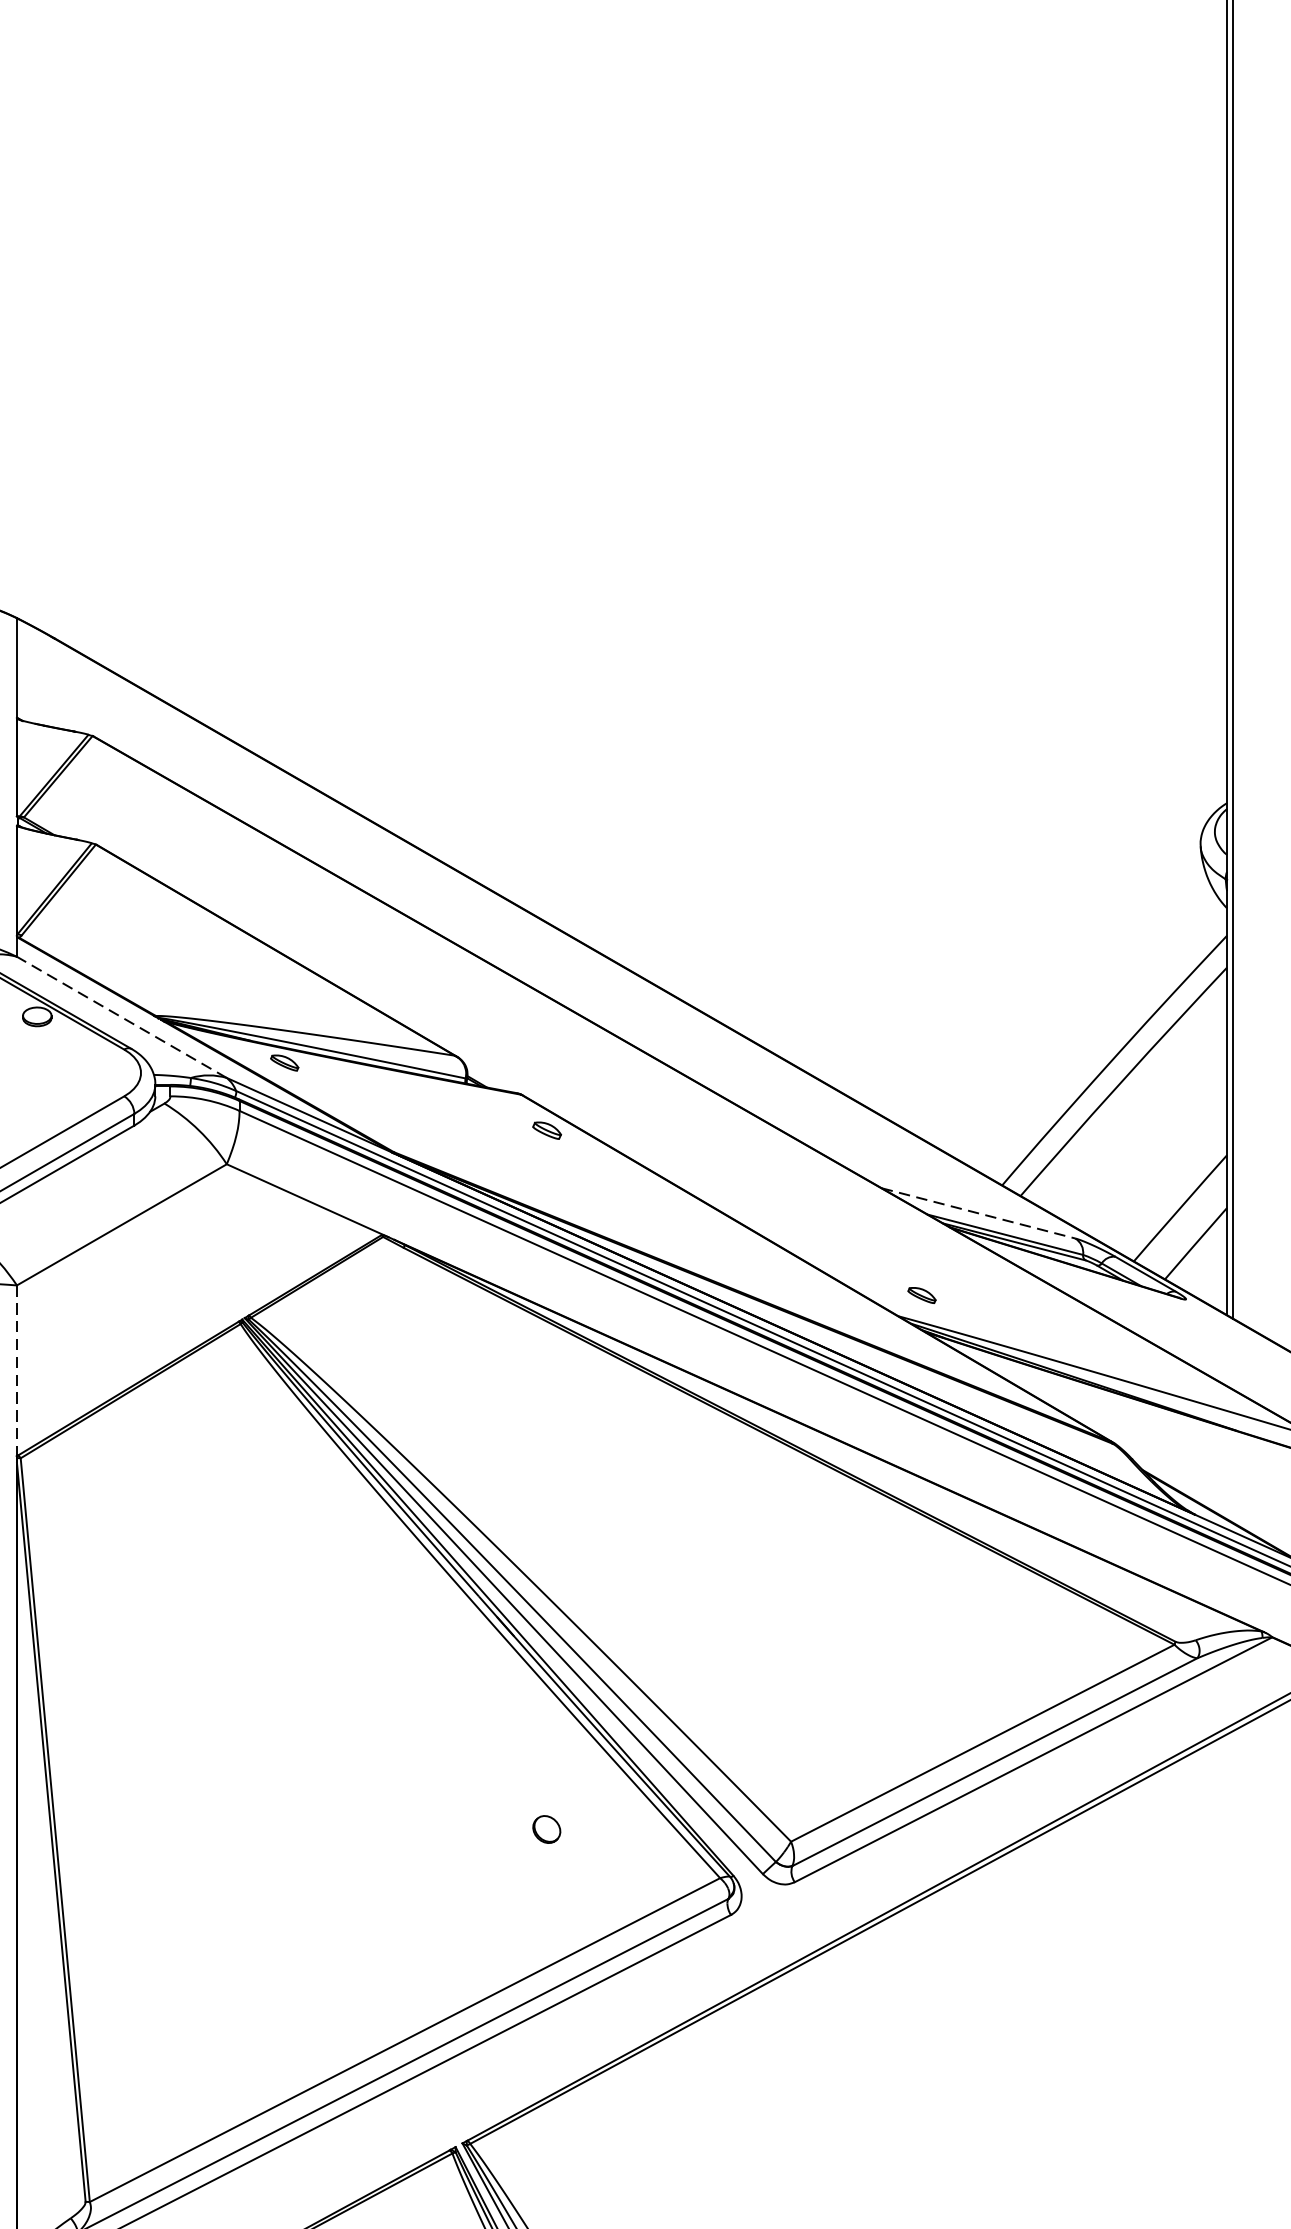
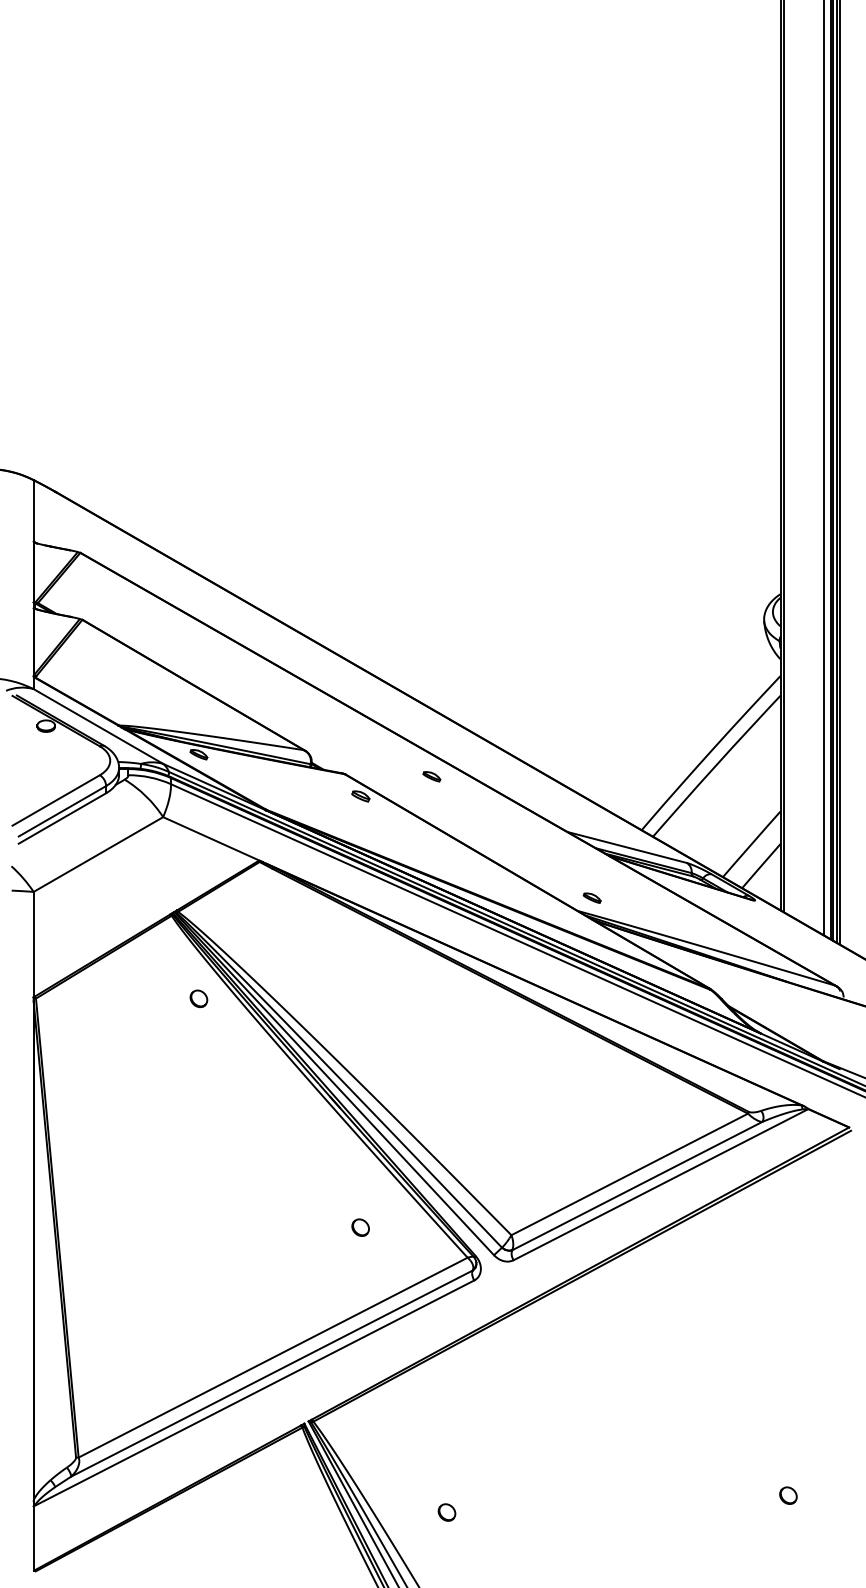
line: (121, 1017) -> (98, 726), dashed -> solid
part: (661, 1098) -> (431, 776), added
line: (979, 1213) -> (627, 847), dashed -> solid
line: (16, 1370) -> (33, 944), dashed -> solid
part: (284, 1458) -> (198, 998), added

